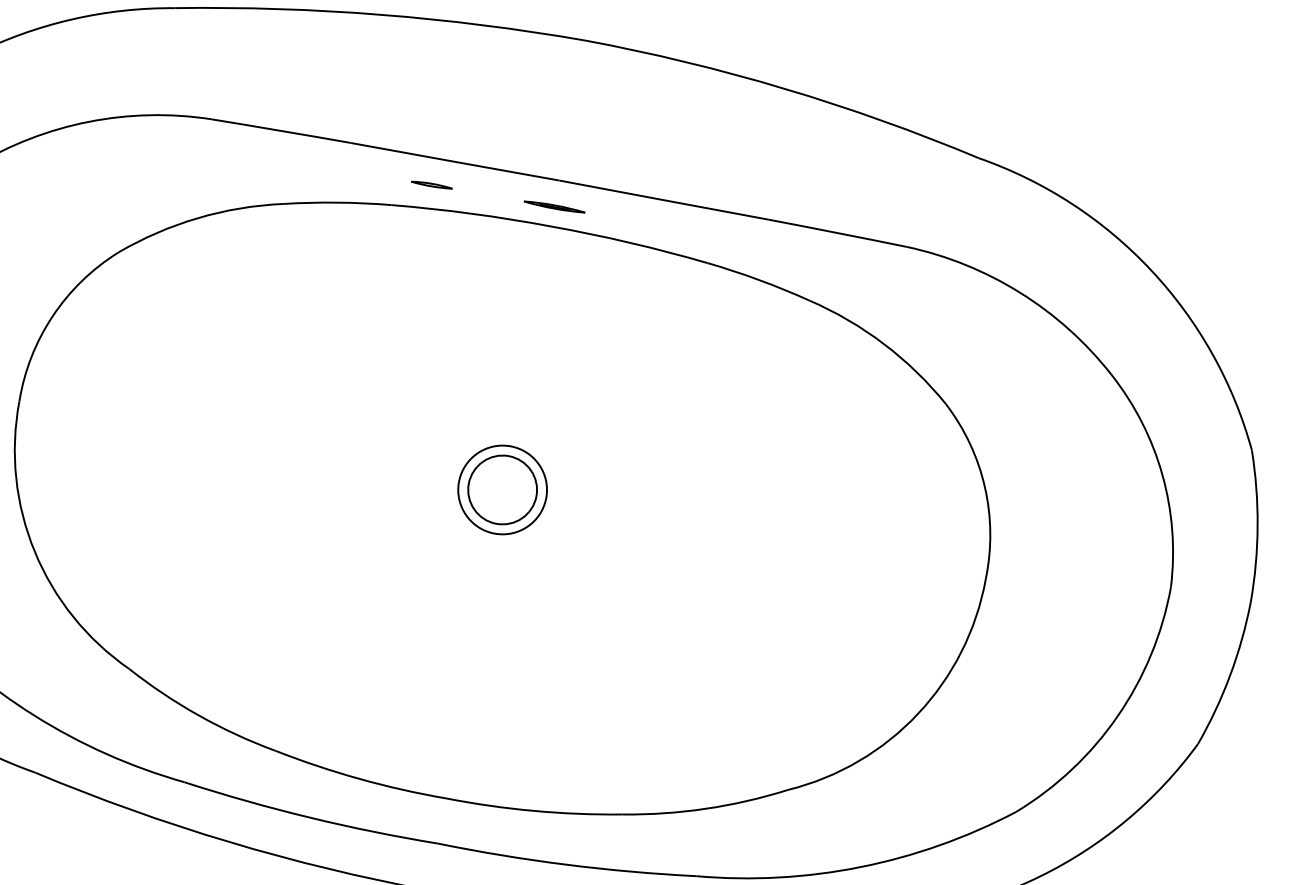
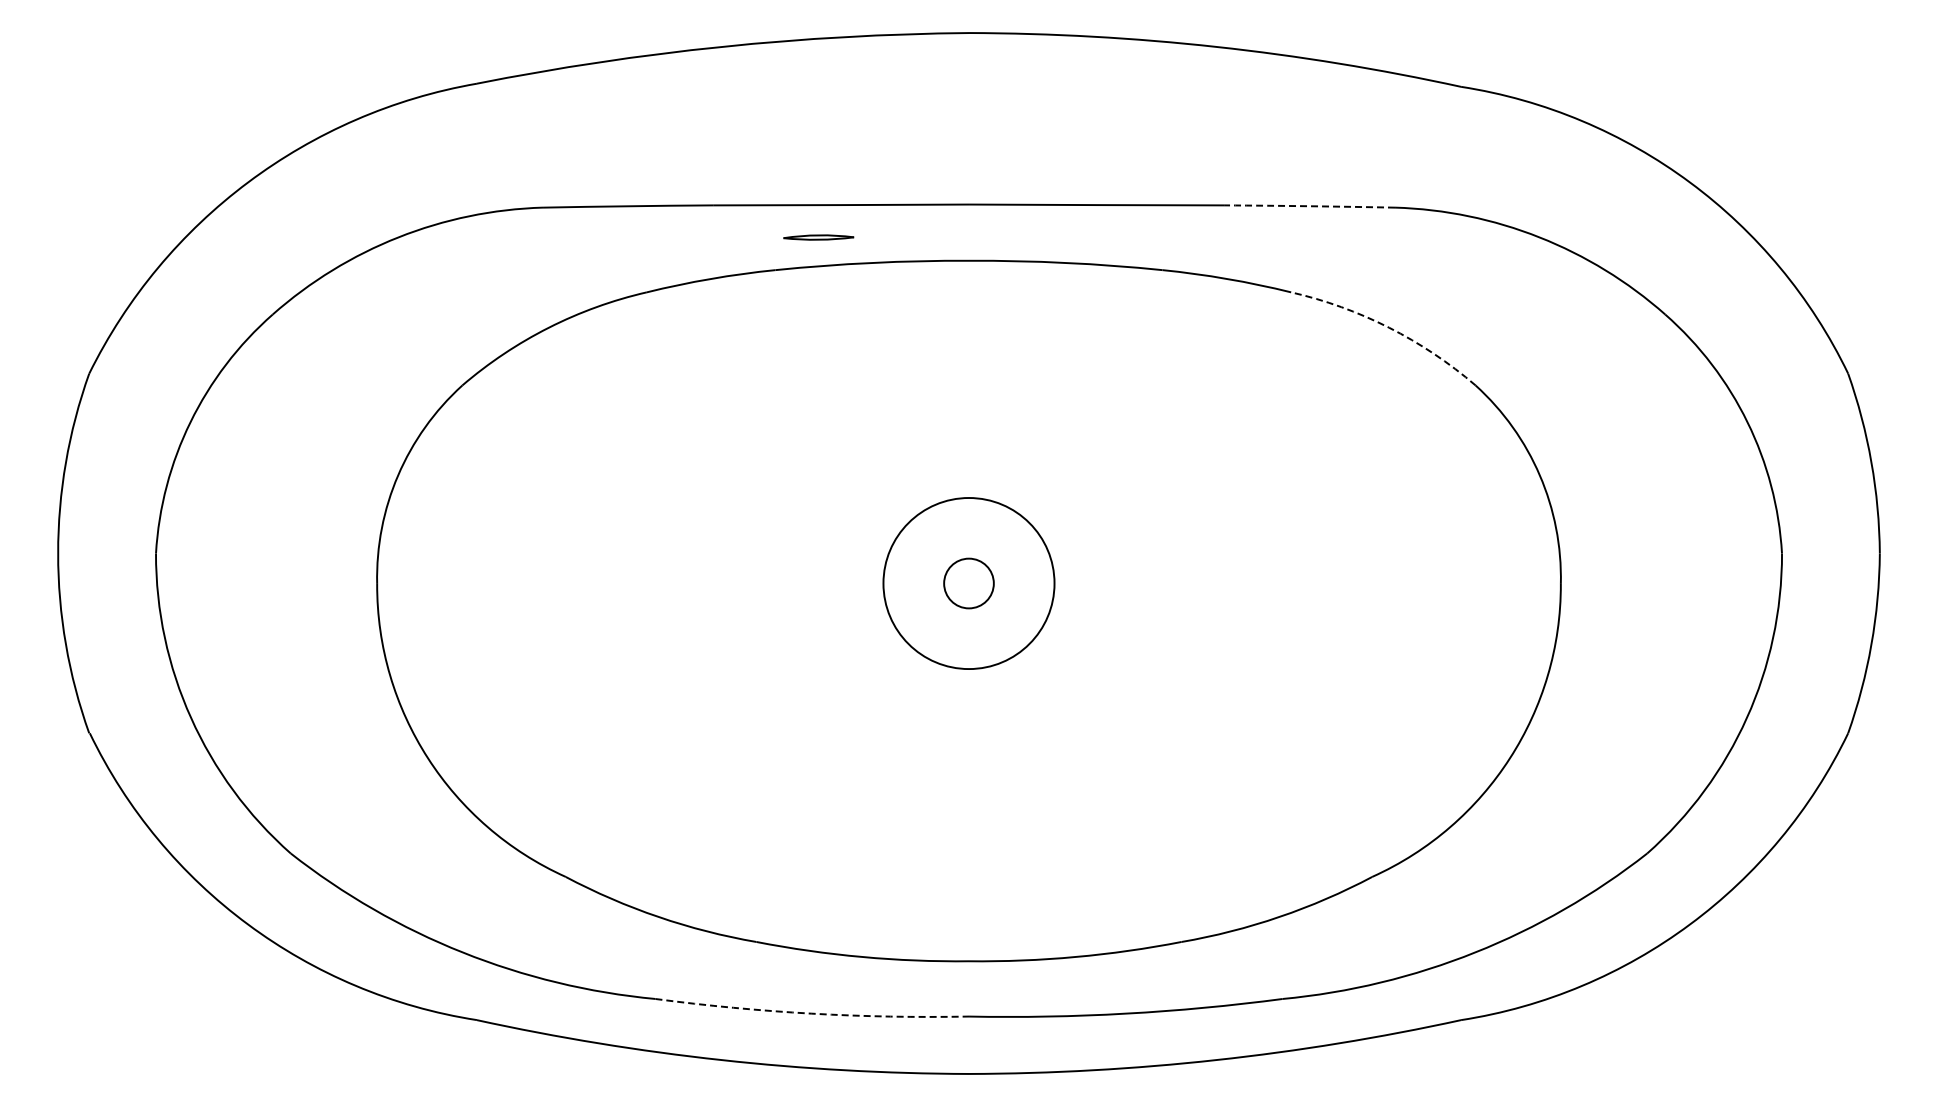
part: (431, 184) -> (818, 237), size x1.4
part: (554, 206) -> (968, 236), removed
arc: (837, 233) -> (1309, 206), solid -> dashed
arc: (884, 343) -> (1389, 327), solid -> dashed
circle: (502, 489) -> (968, 583), size x0.6
circle: (502, 489) -> (968, 583), size x1.6
arc: (309, 817) -> (811, 1013), solid -> dashed

